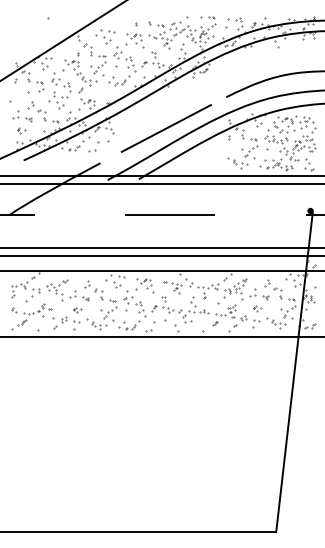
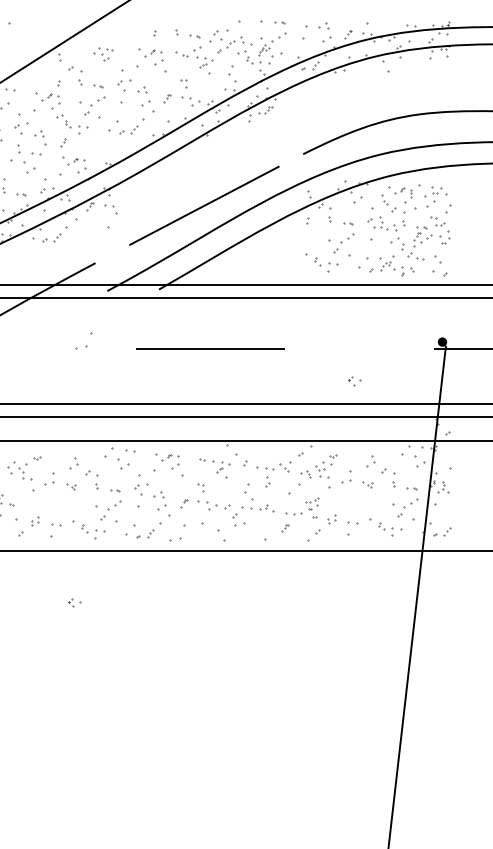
part: (105, 36) -> (103, 53), size x0.6
part: (93, 146) -> (84, 339), moved
part: (257, 308) -> (354, 380), moved
part: (77, 310) -> (74, 603), moved

